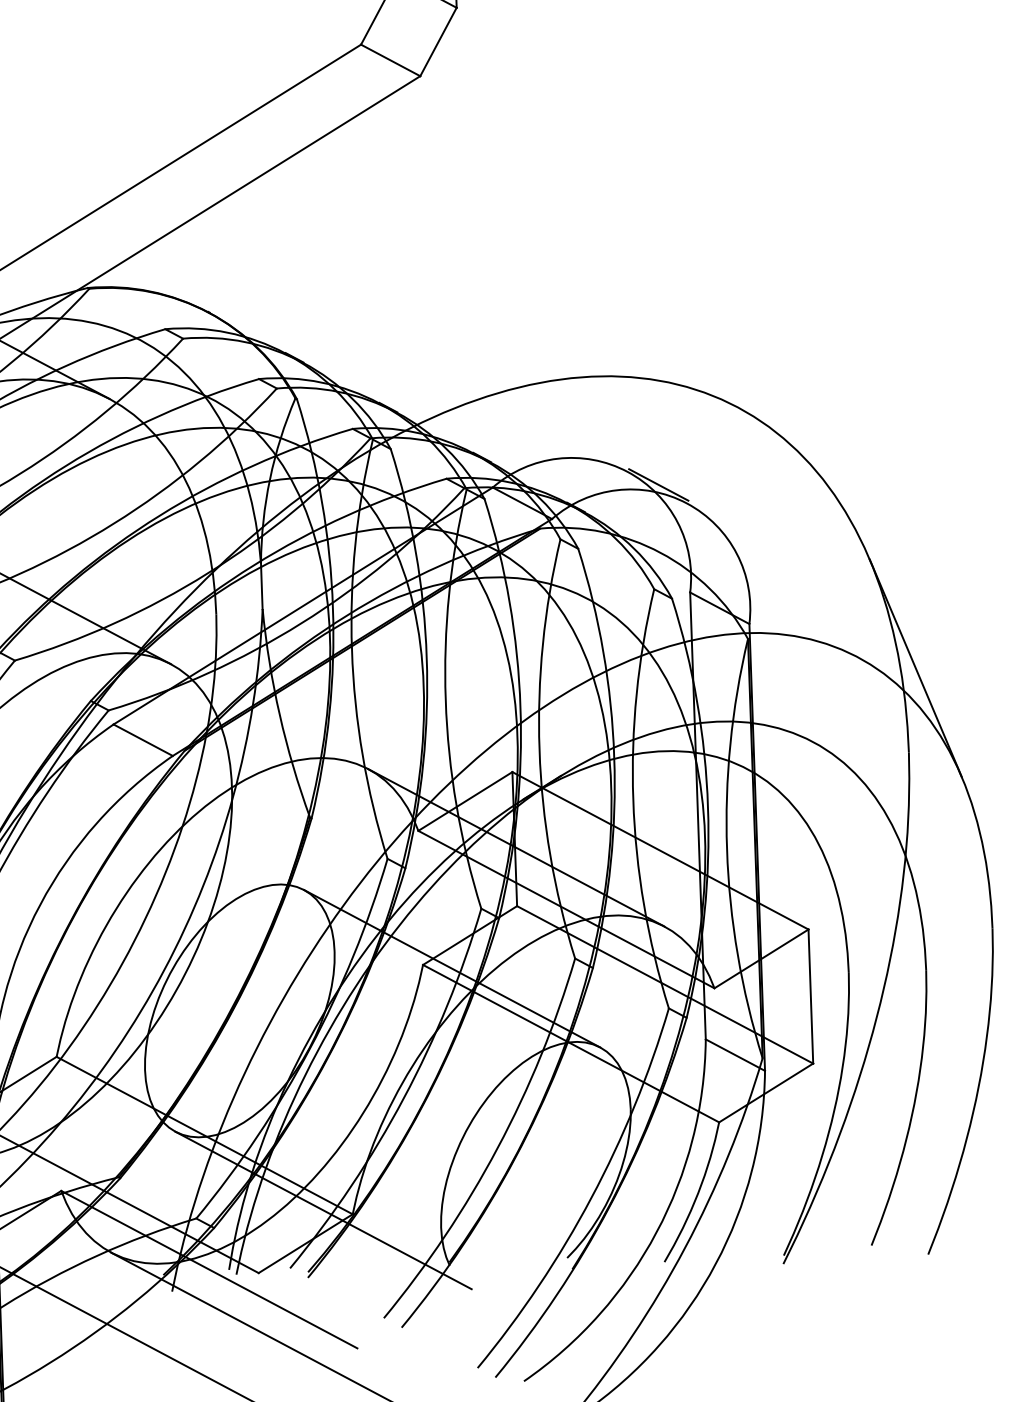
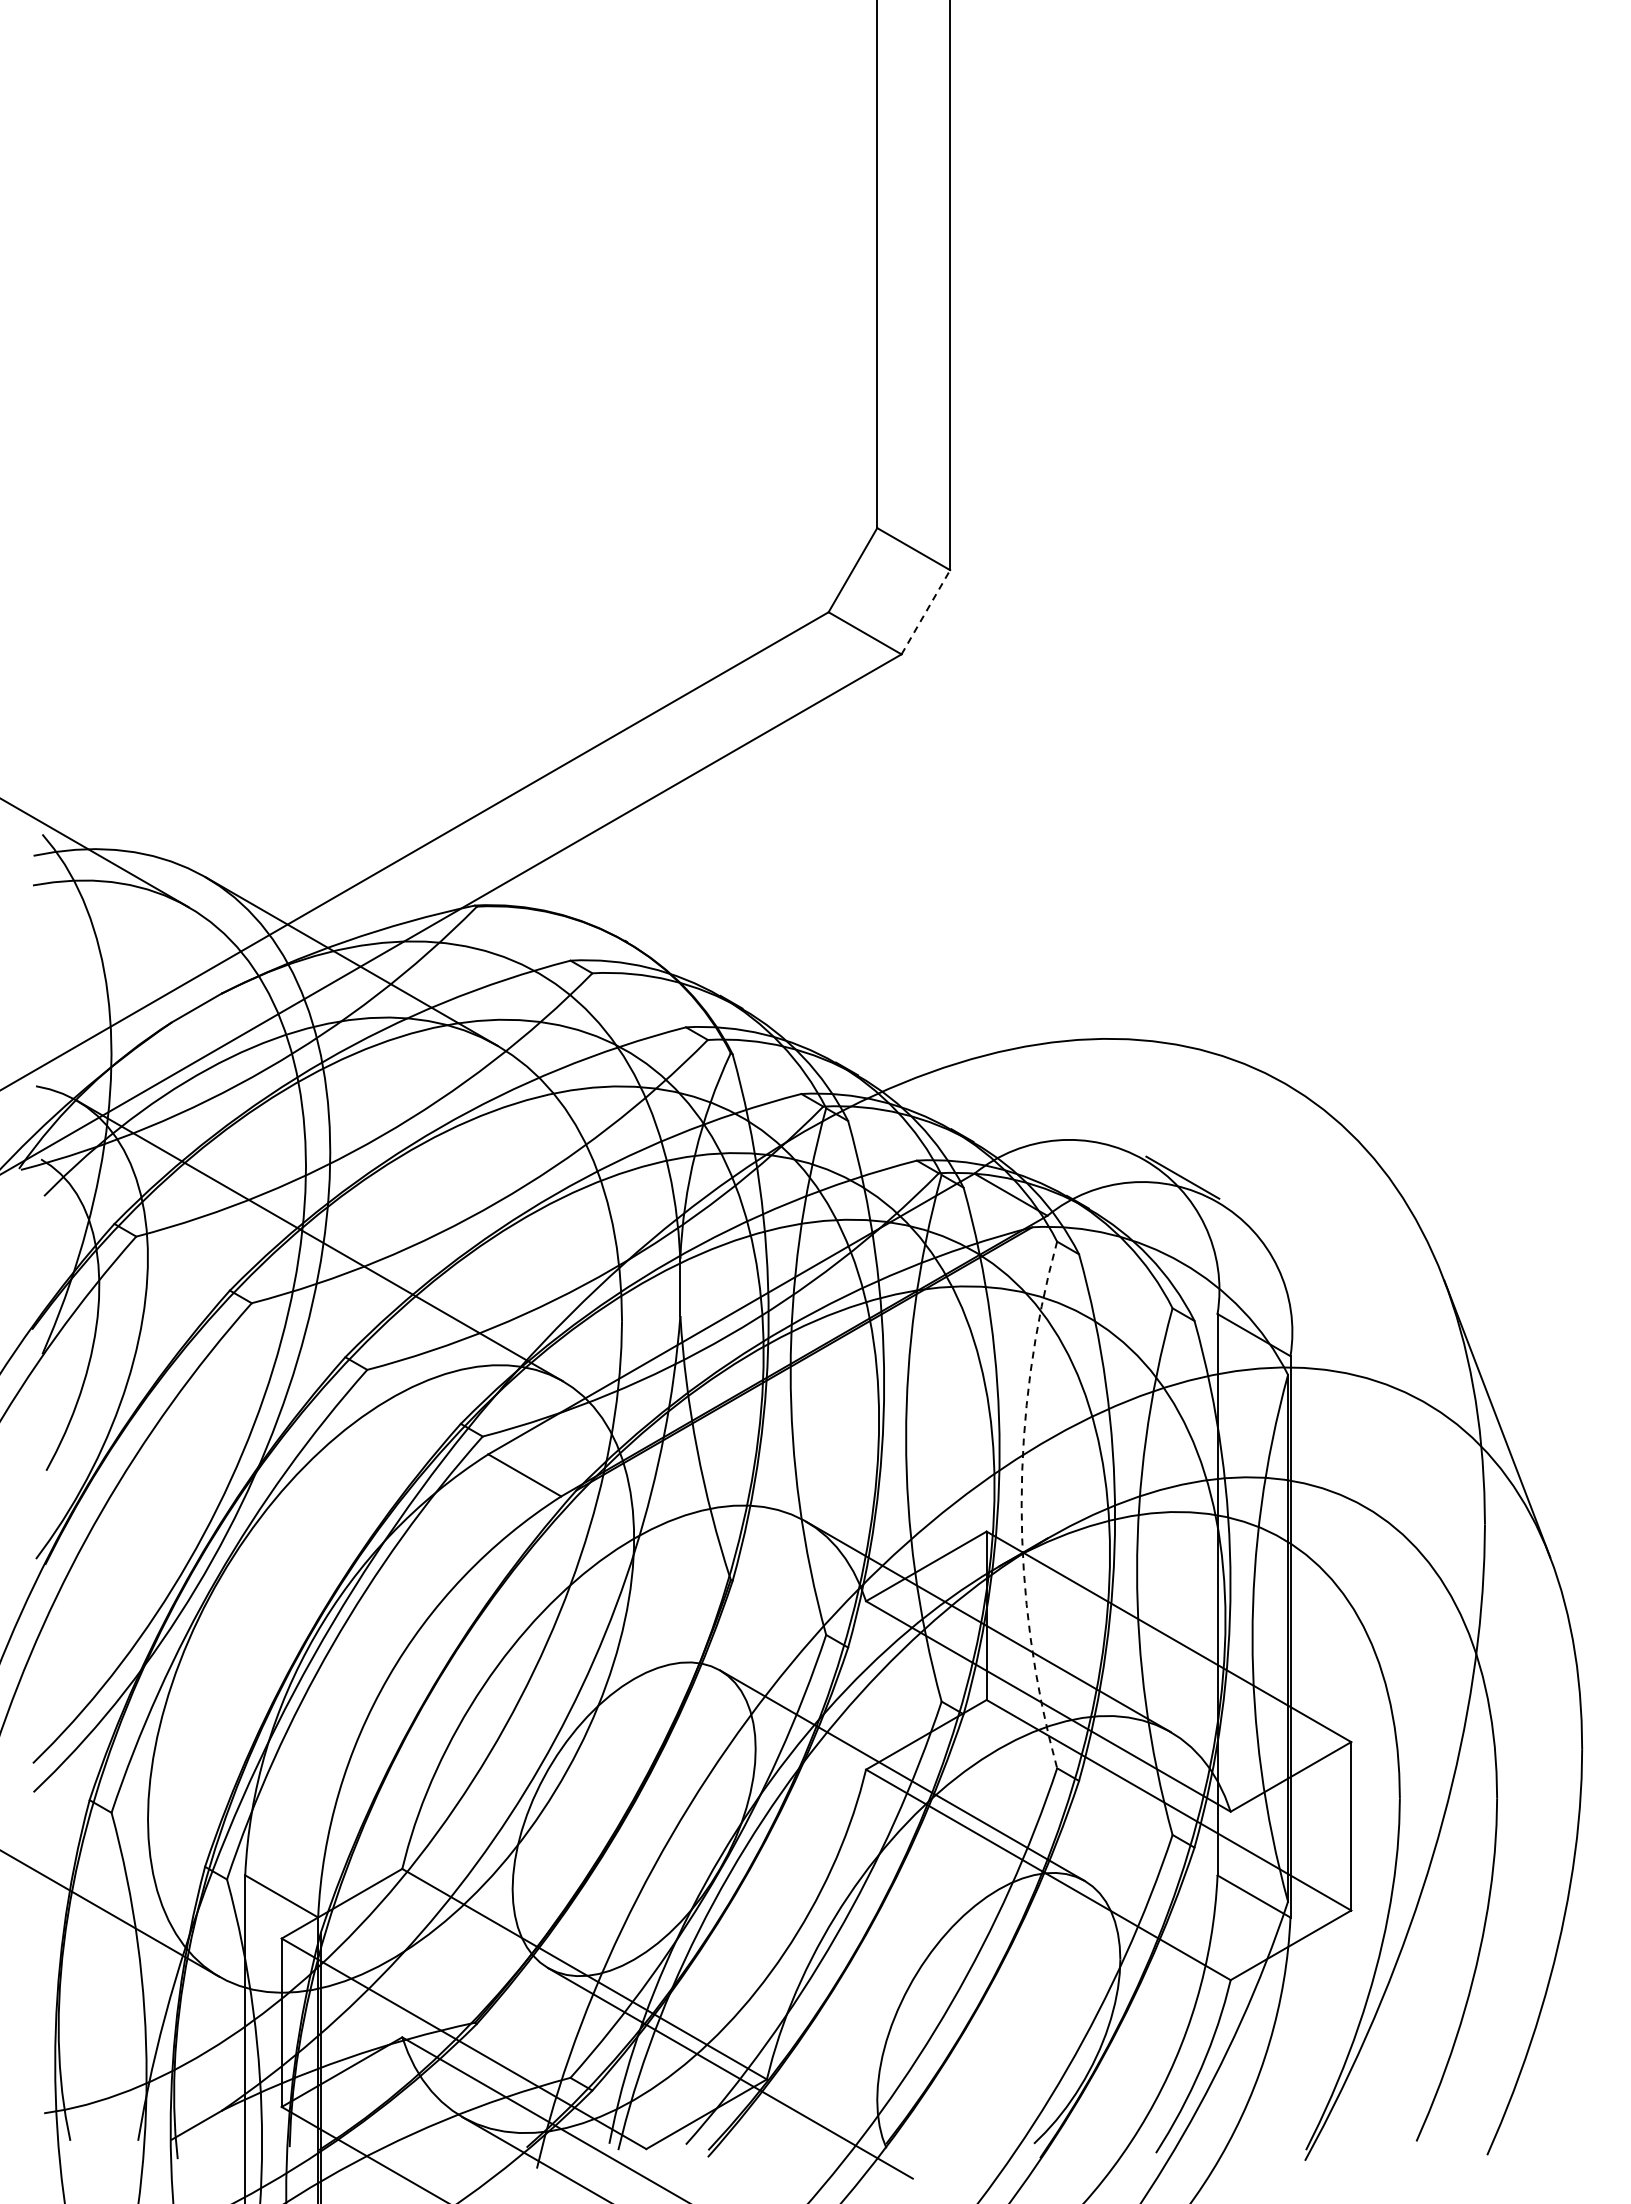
line: (438, 42) -> (925, 612), solid -> dashed
arc: (539, 749) -> (1021, 1504), solid -> dashed

